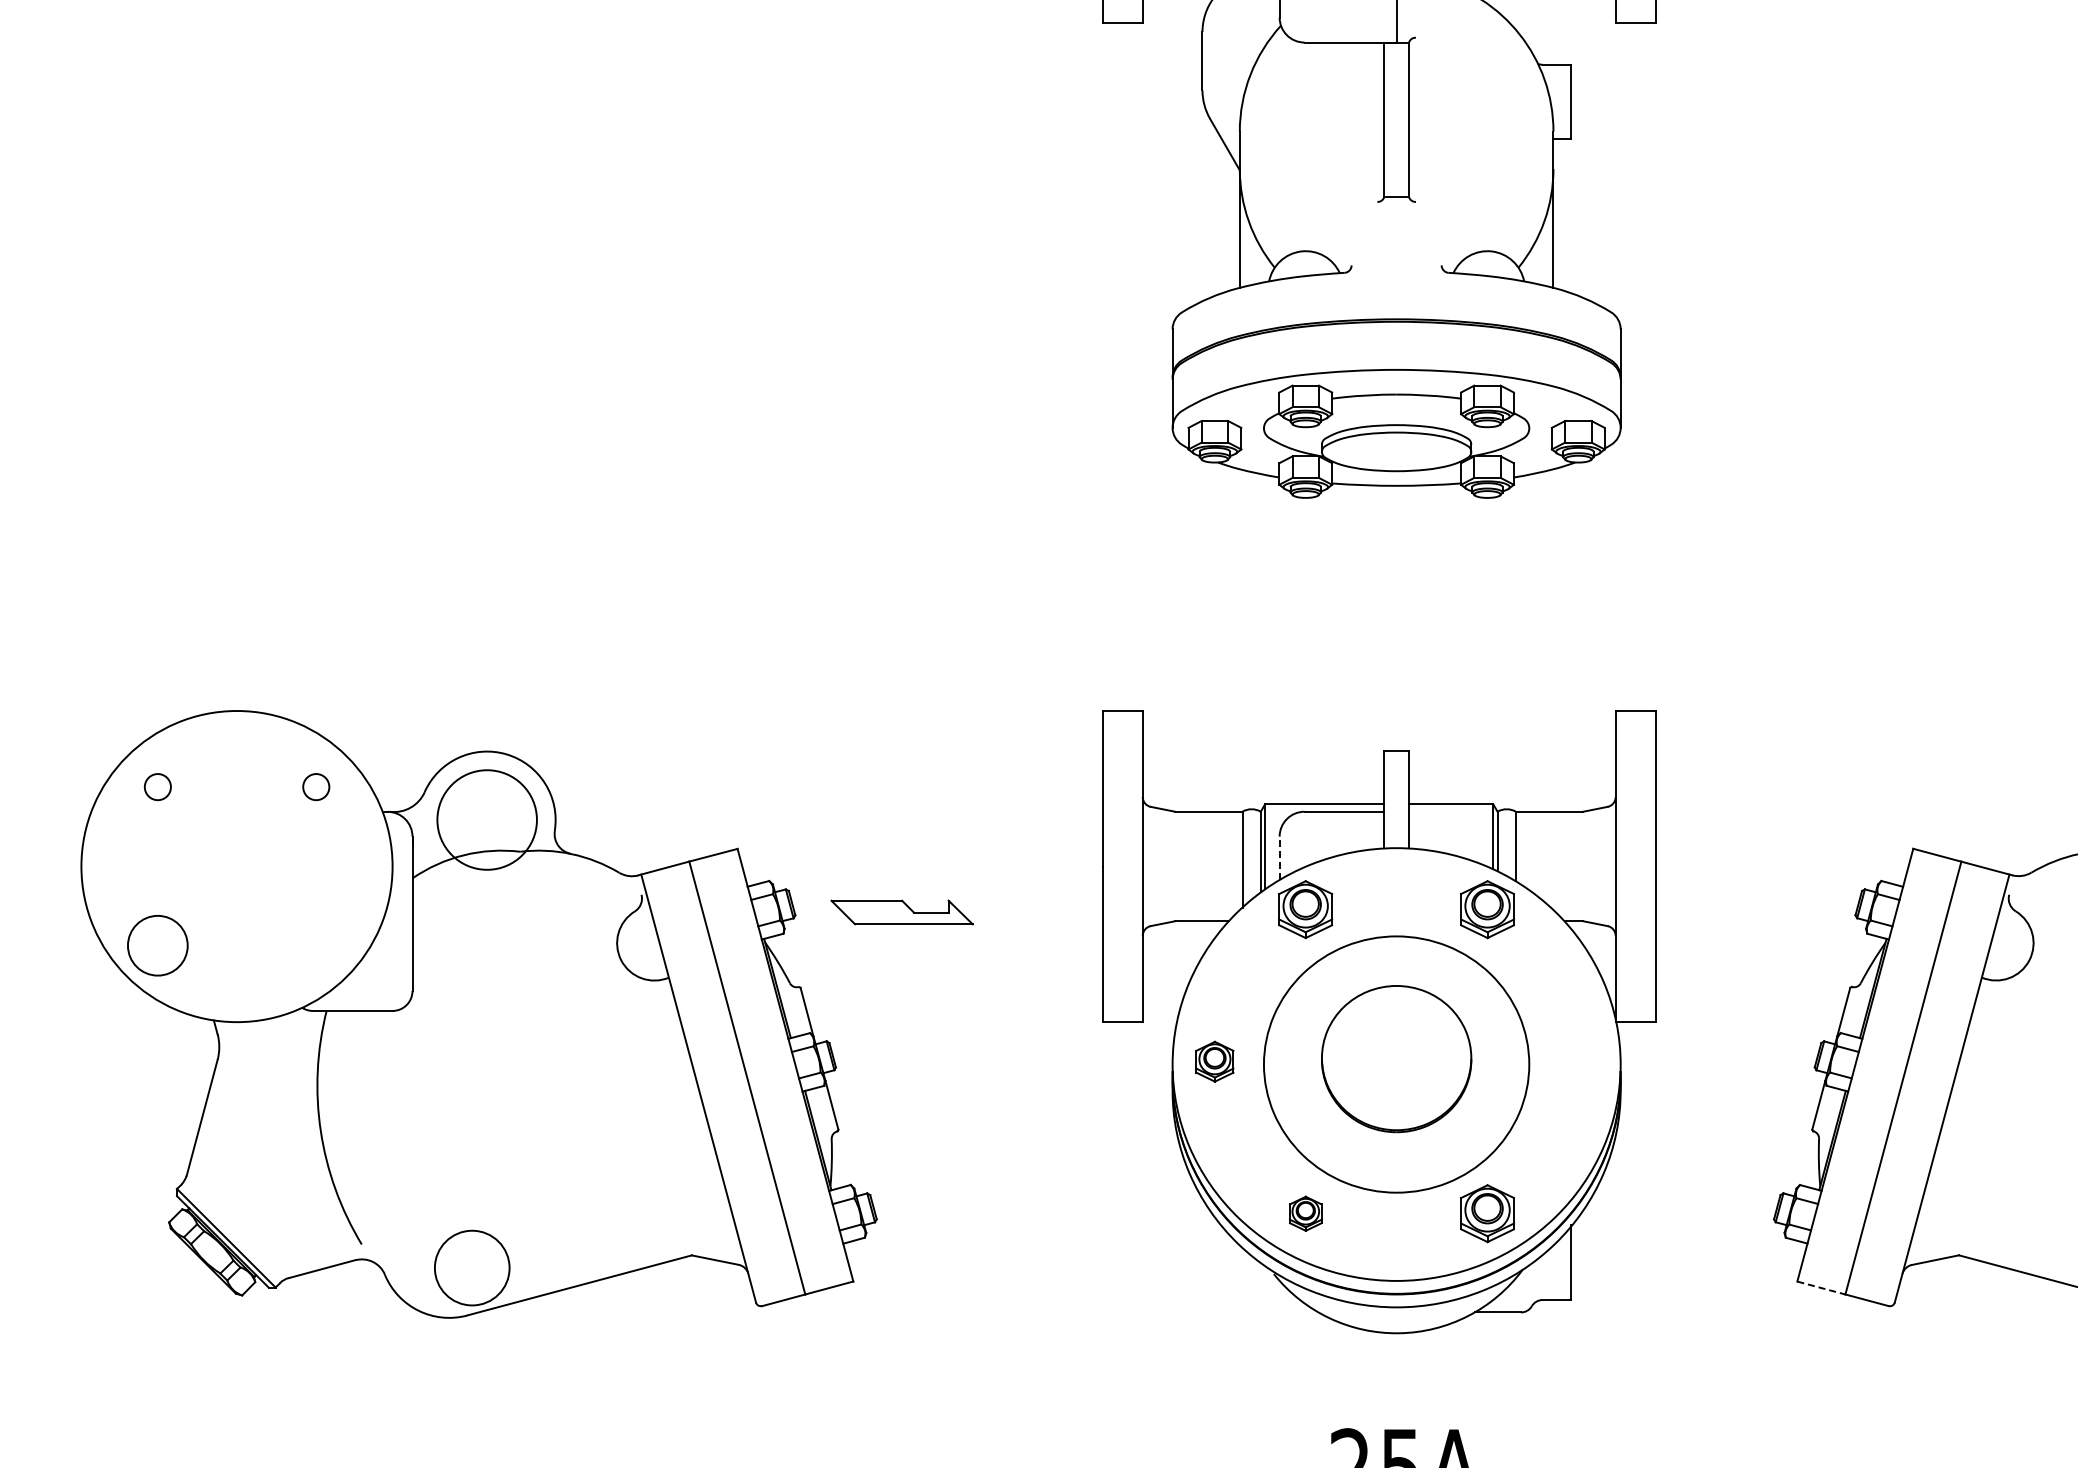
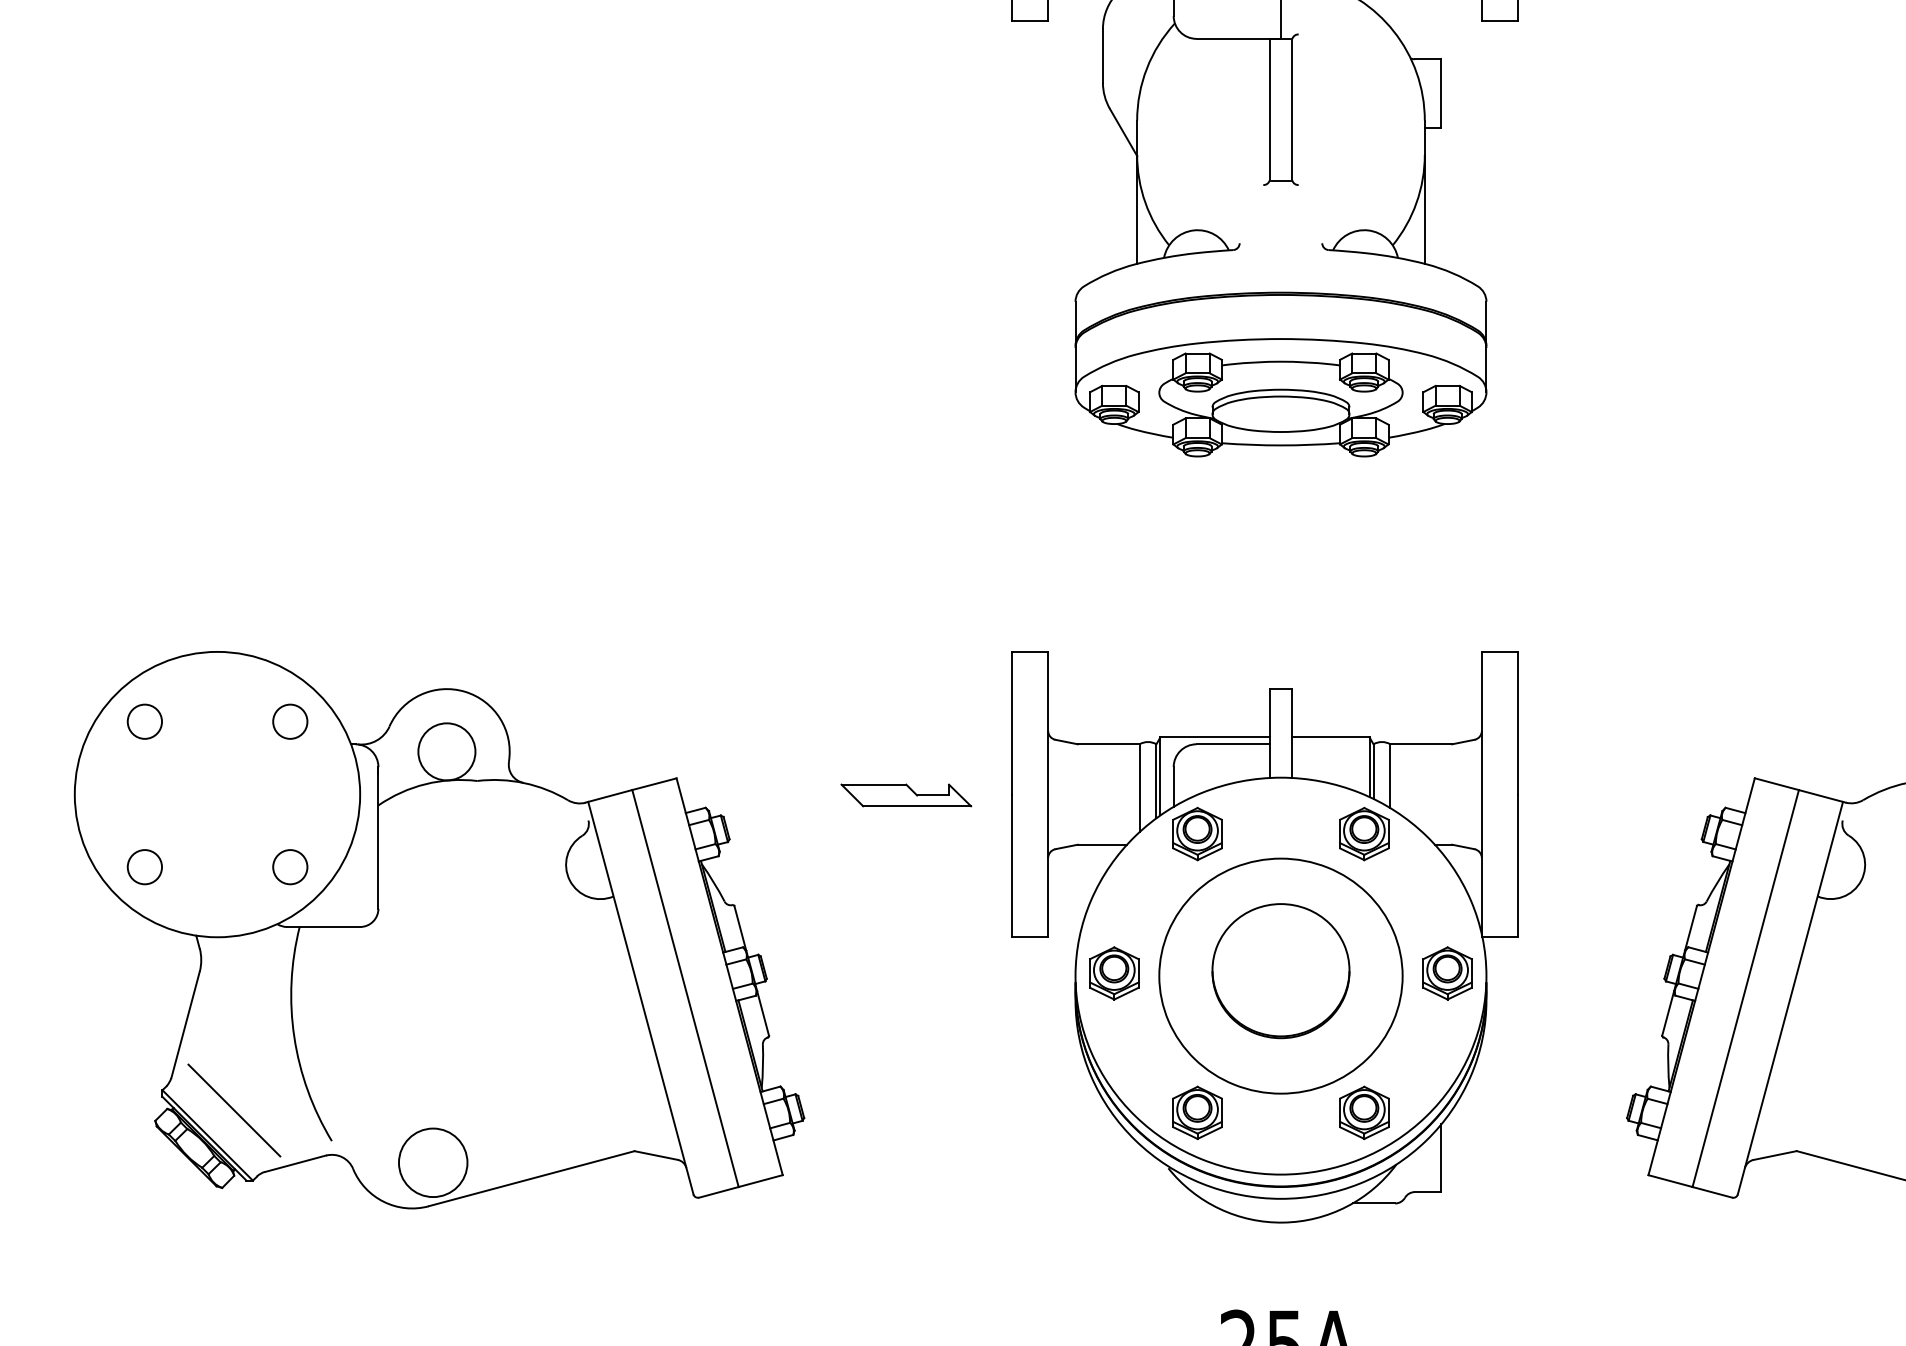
circle: (157, 786) -> (144, 721), size x1.43
circle: (315, 786) -> (289, 721), size x1.43
circle: (487, 819) -> (447, 751), size x0.62
line: (1279, 858) -> (1173, 787), dashed -> solid
part: (901, 912) -> (905, 795), moved
circle: (157, 945) -> (144, 866), size x0.62
circle: (315, 945) -> (289, 866), added
part: (1214, 1061) -> (1113, 973), size x1.43
part: (1577, 1061) -> (1446, 973), added
line: (255, 1211) -> (234, 1110), added
part: (1305, 1213) -> (1197, 1112), size x1.67
line: (1821, 1288) -> (1670, 1181), dashed -> solid

